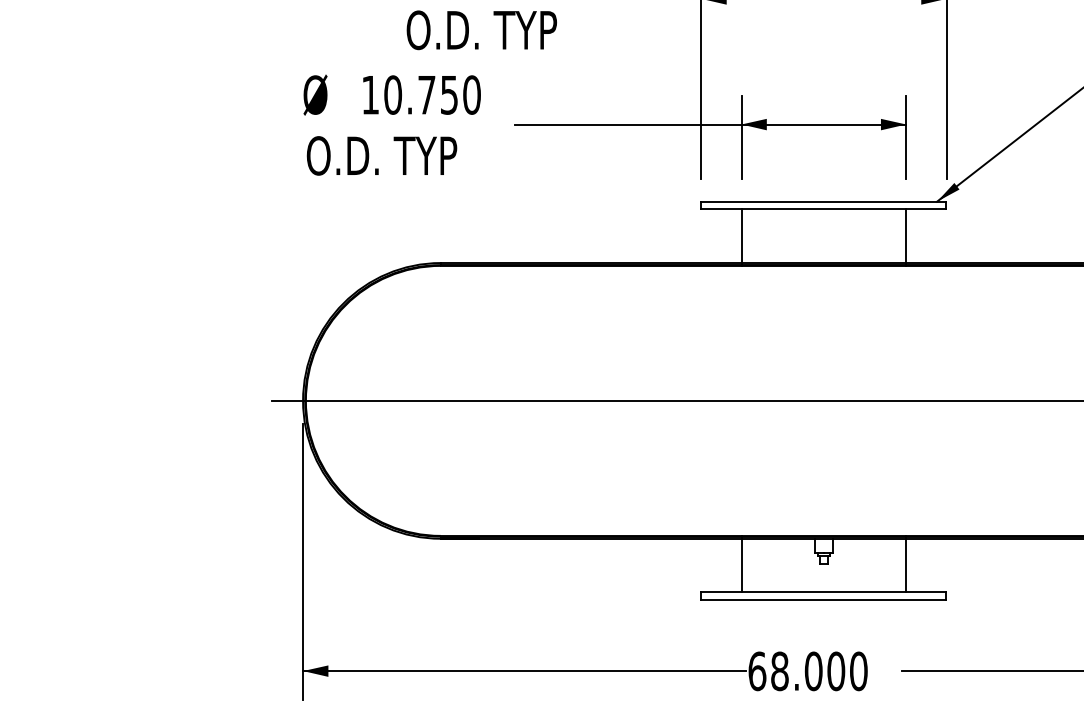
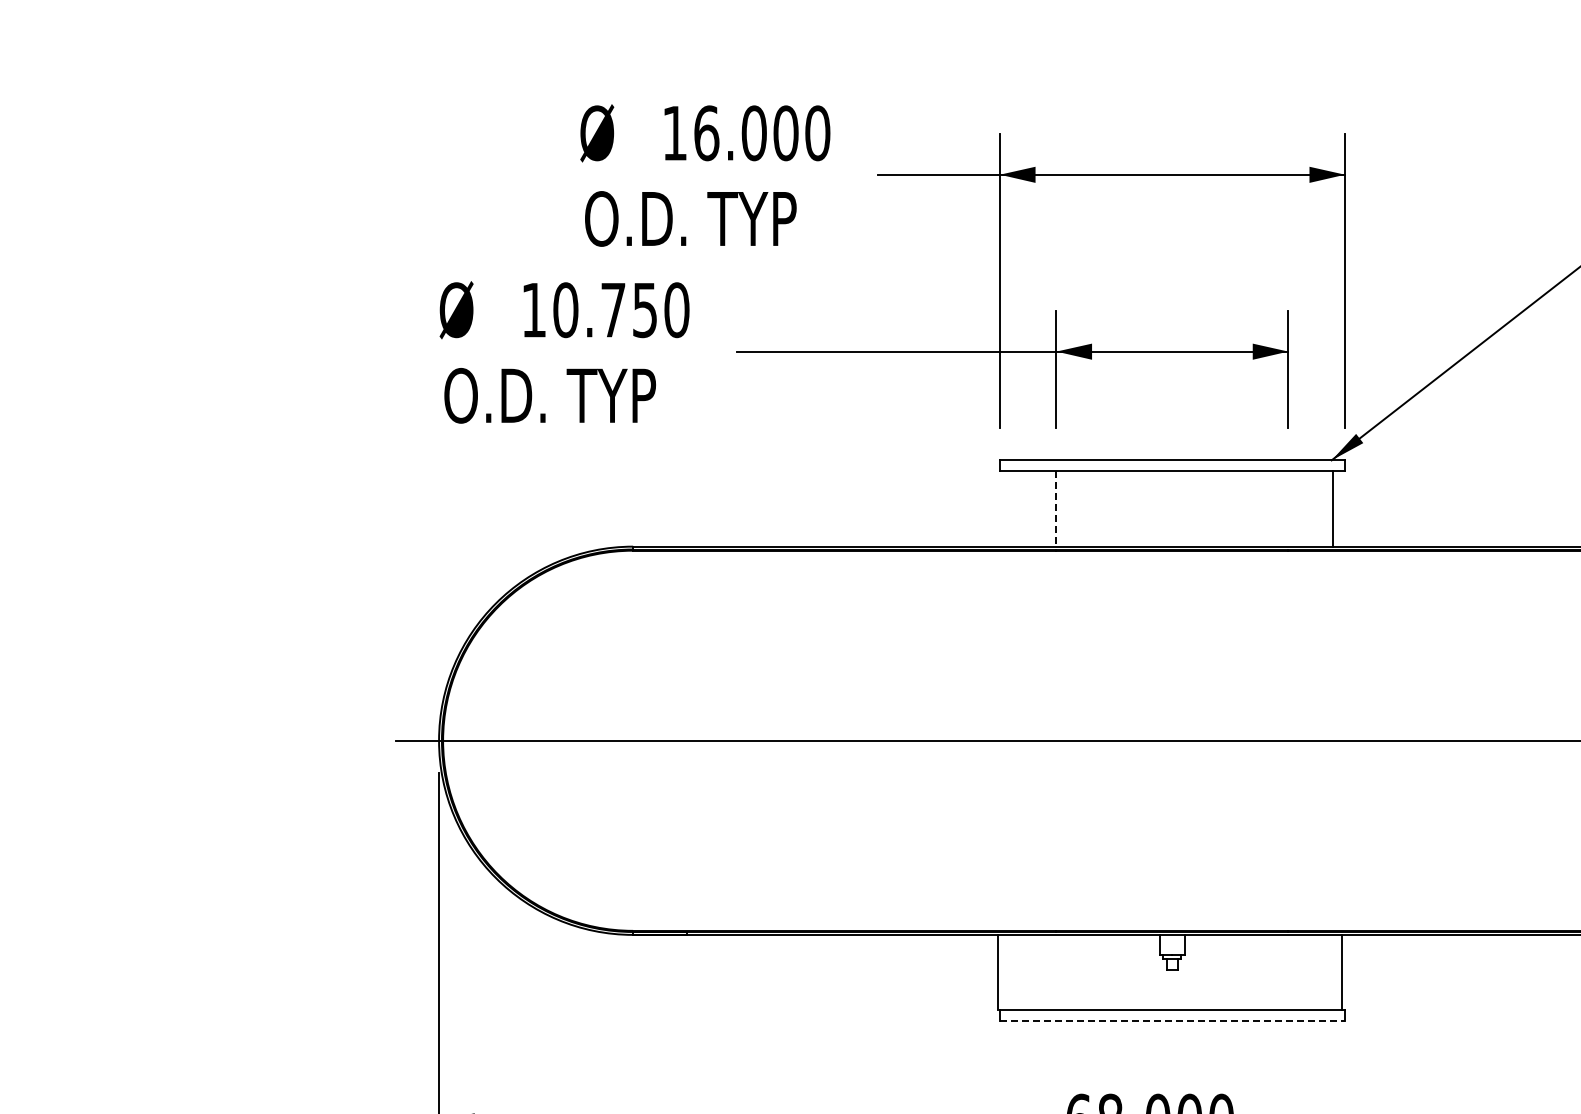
line: (741, 235) -> (1056, 508), solid -> dashed
line: (906, 235) -> (1333, 508), moved
line: (741, 565) -> (998, 972), moved
line: (906, 565) -> (1342, 972), moved
line: (823, 600) -> (1172, 1021), solid -> dashed

